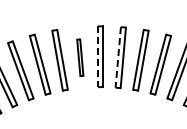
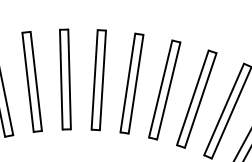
part: (80, 57) -> (65, 79), size x1.67
line: (97, 57) -> (93, 81), dashed -> solid
line: (118, 57) -> (128, 83), dashed -> solid

